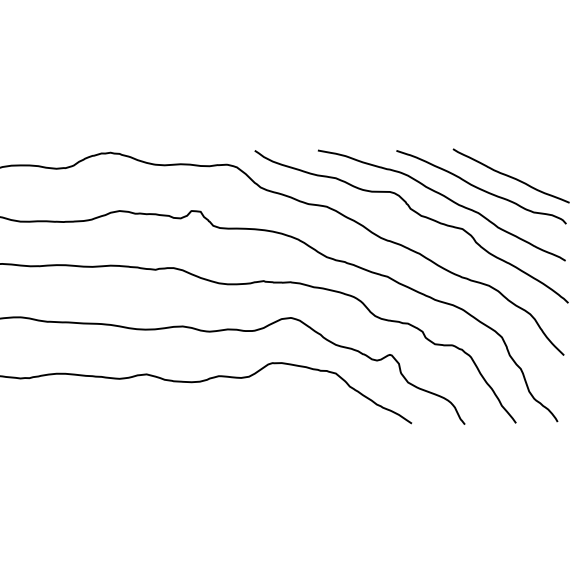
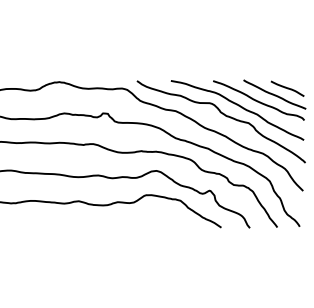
curve: (534, 164) -> (287, 88), added

